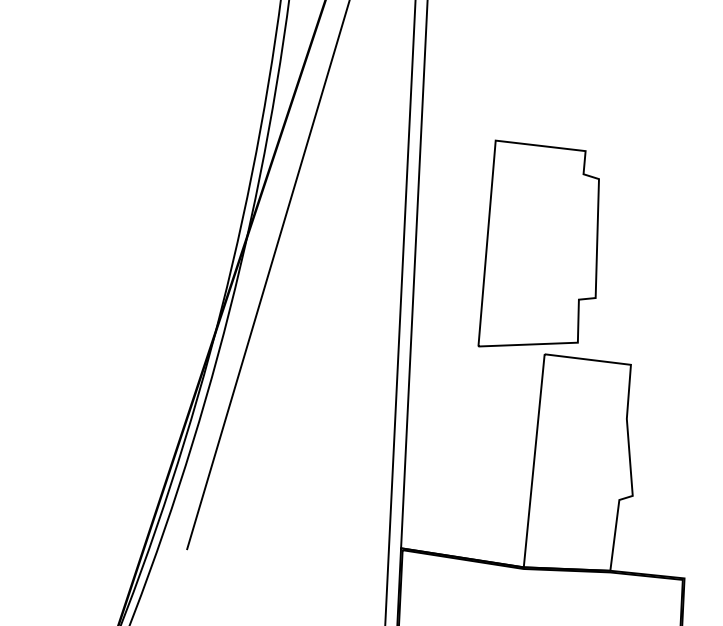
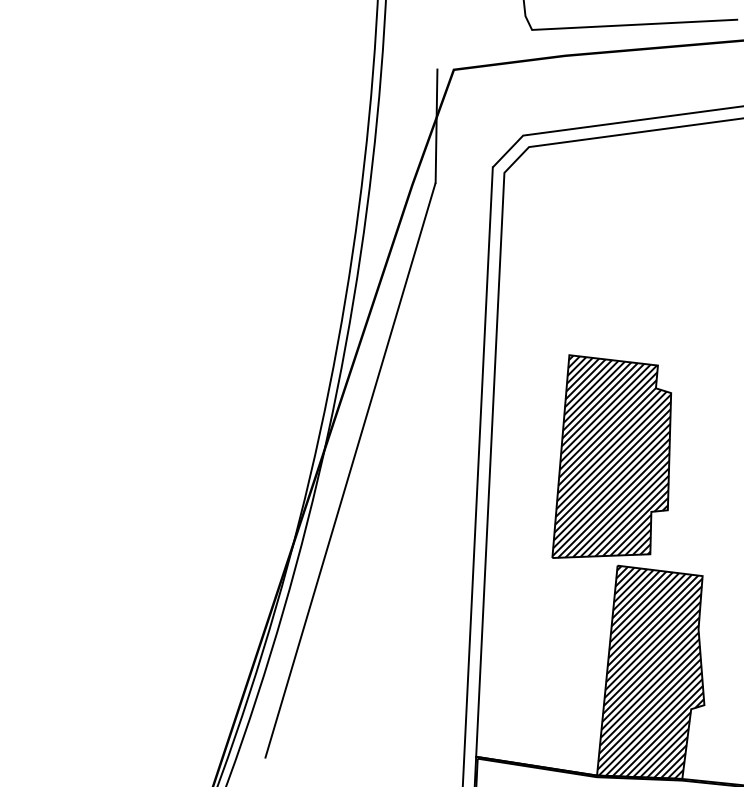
hatch: (538, 243) -> (611, 456), added
hatch: (578, 462) -> (650, 672), added

